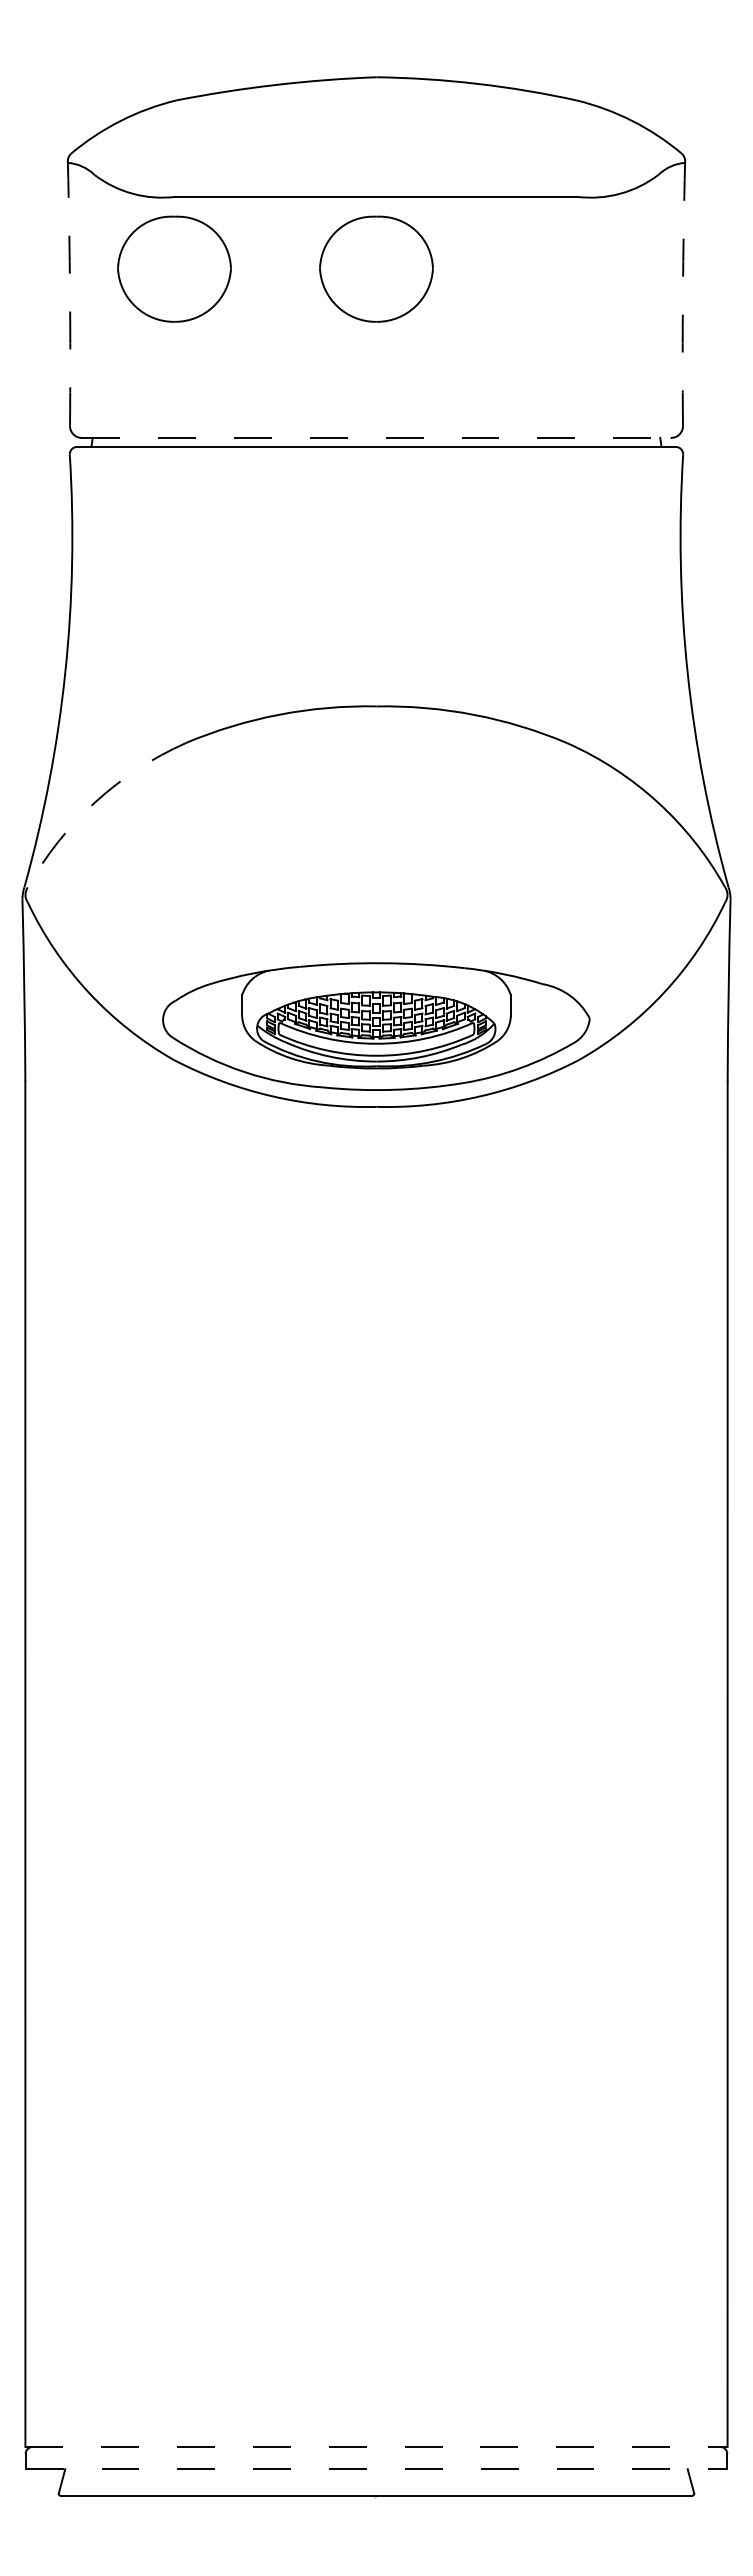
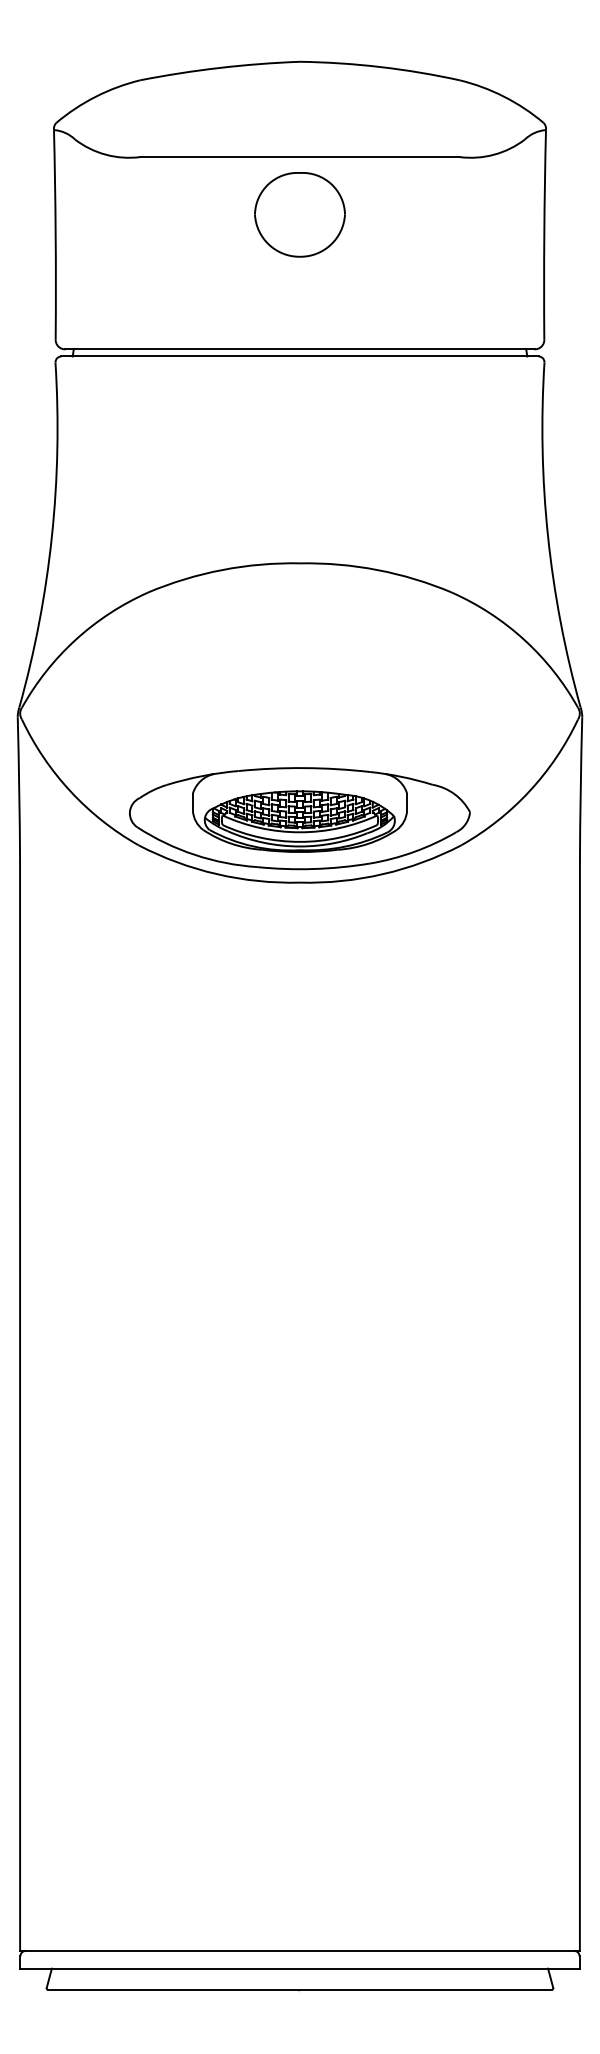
part: (174, 268) -> (138, 214), removed
arc: (70, 294) -> (56, 234), dashed -> solid
arc: (682, 294) -> (543, 234), dashed -> solid
line: (377, 437) -> (300, 348), dashed -> solid
arc: (95, 802) -> (75, 639), dashed -> solid
line: (377, 2446) -> (300, 1950), dashed -> solid
line: (376, 2469) -> (300, 1968), dashed -> solid

